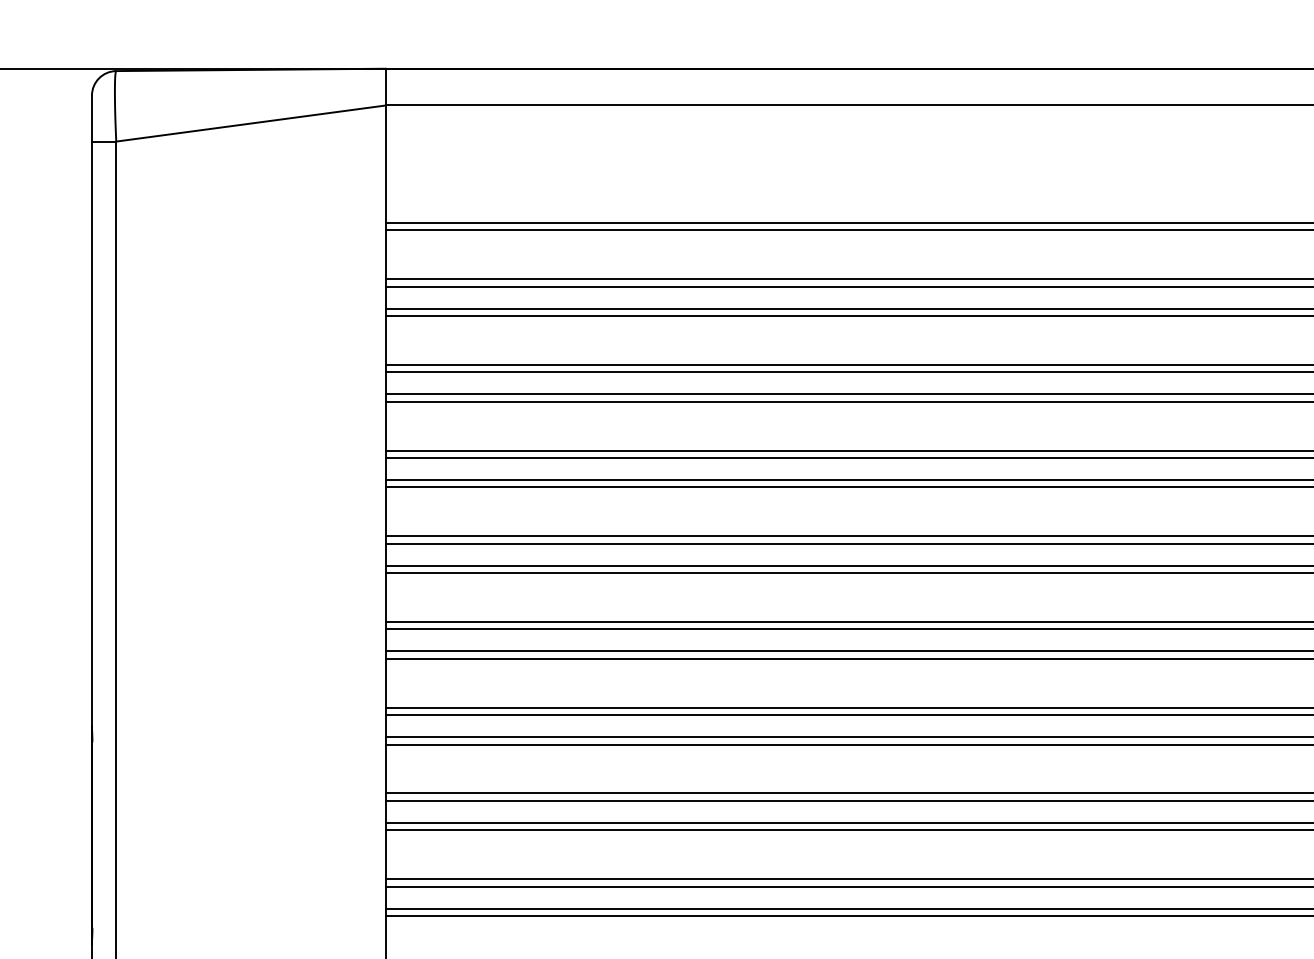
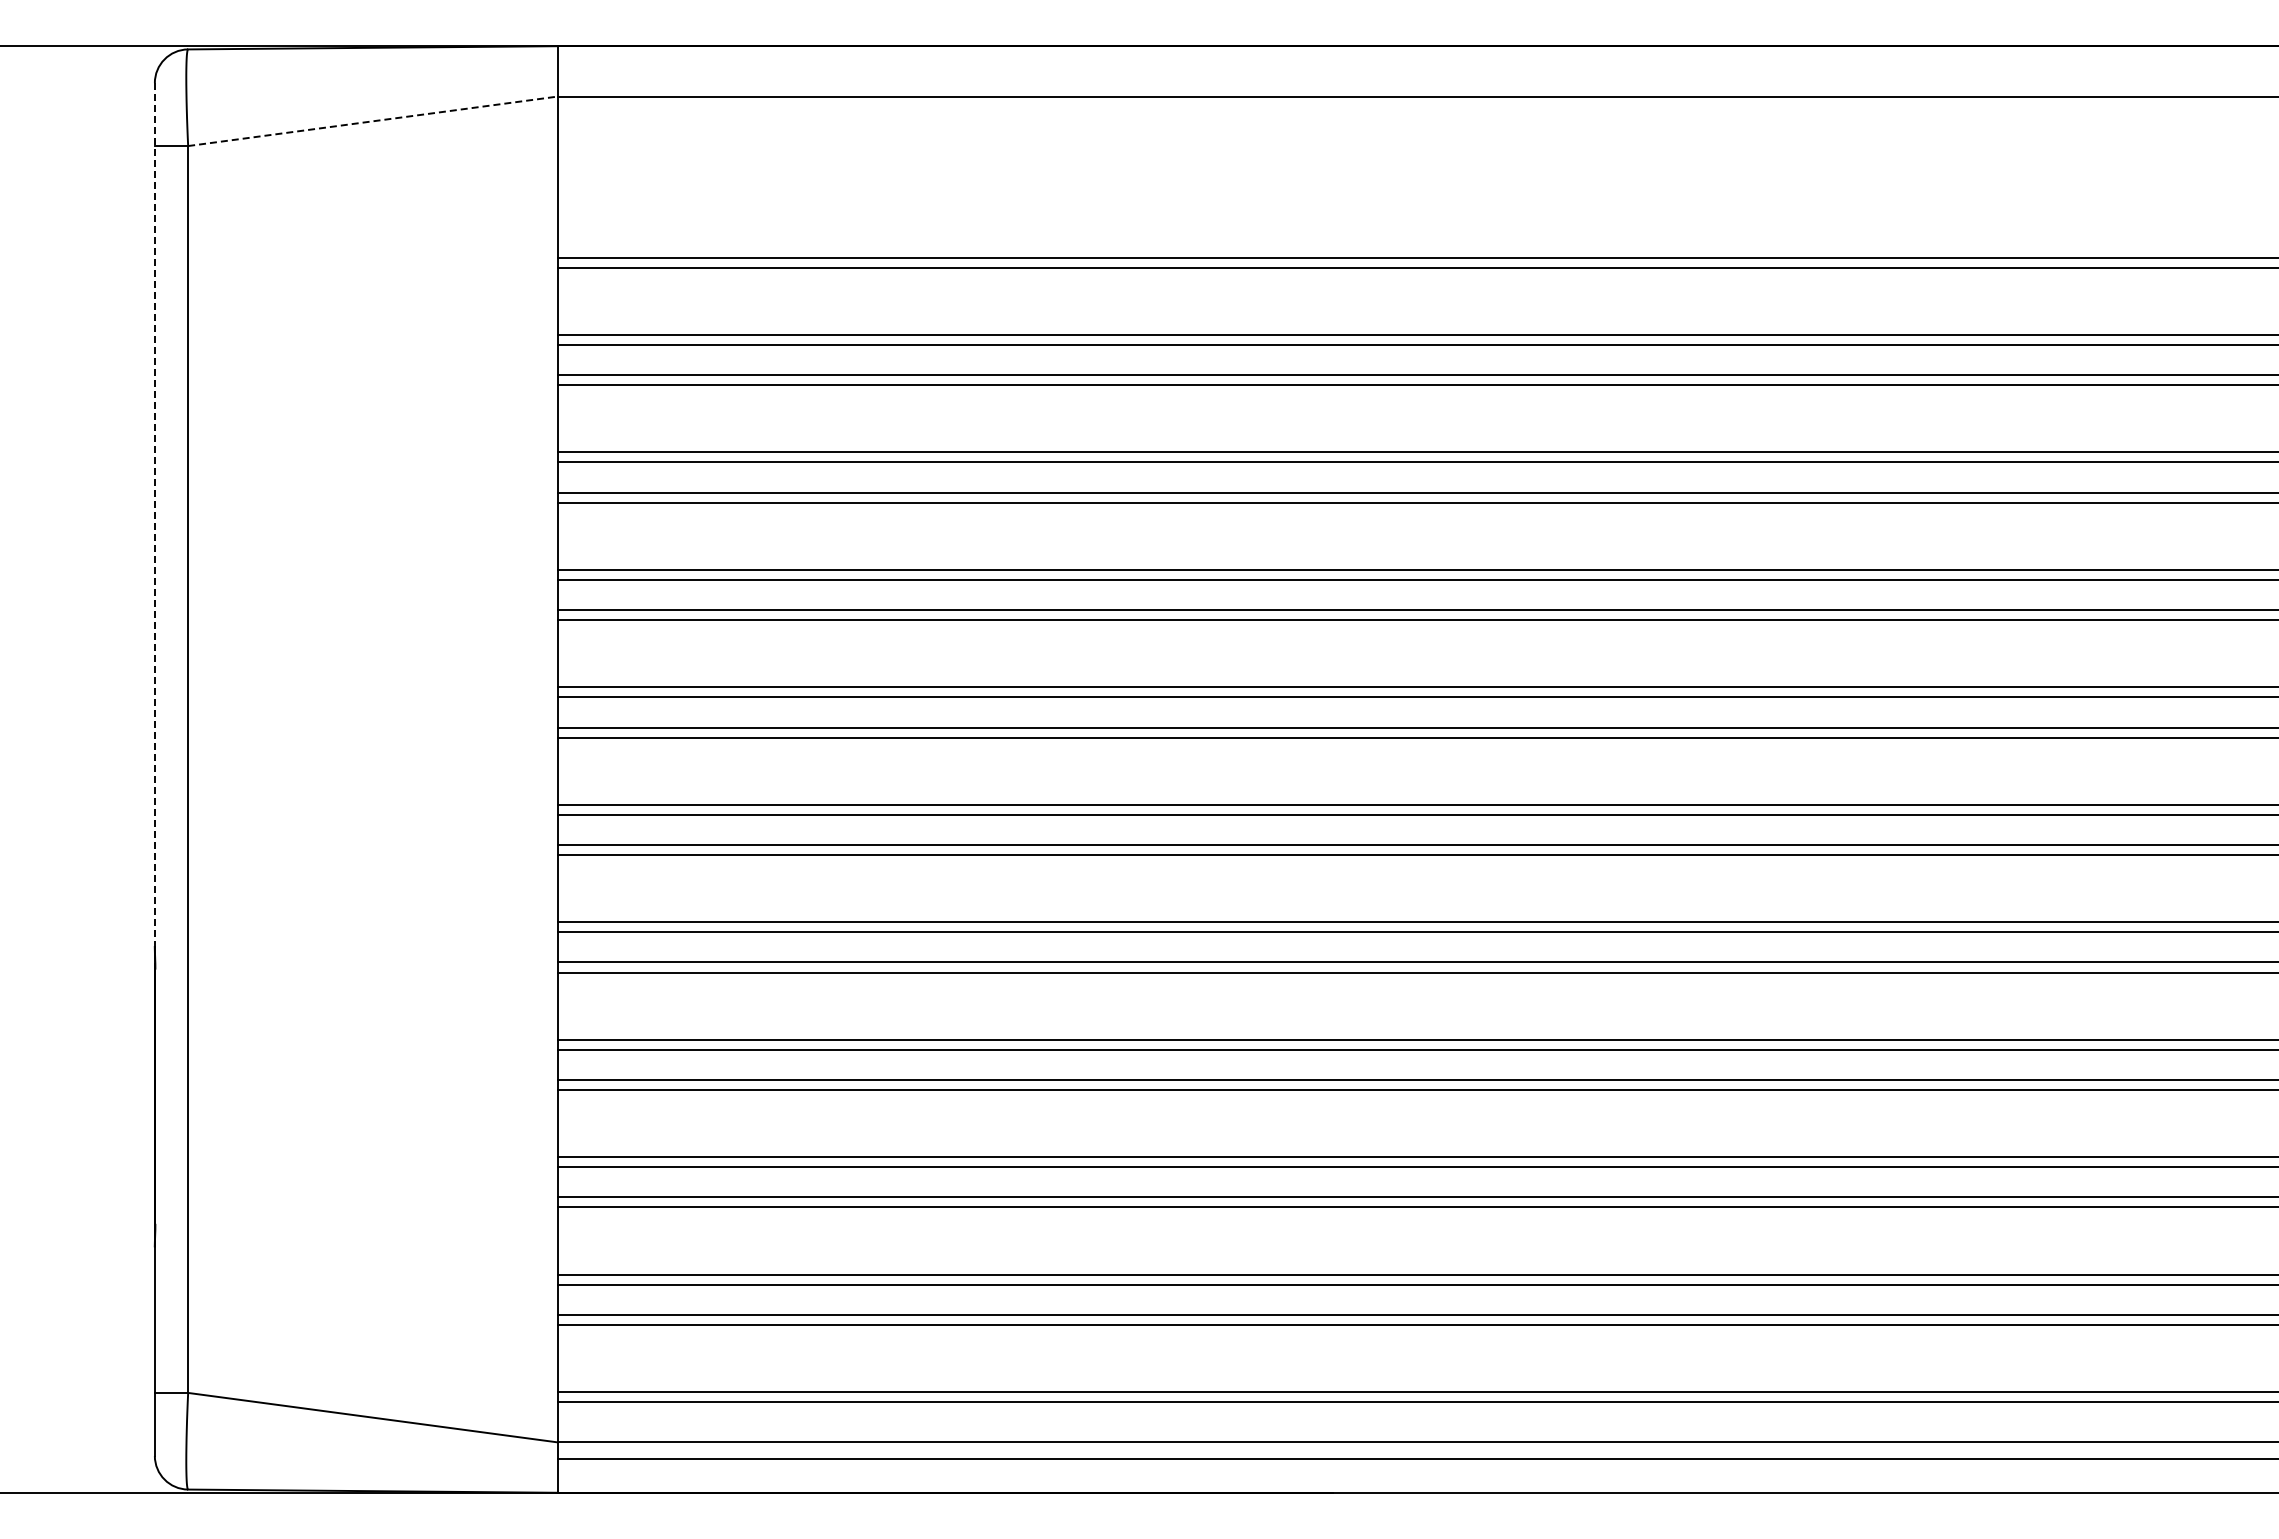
line: (251, 123) -> (373, 121), solid -> dashed
line: (91, 418) -> (154, 525), solid -> dashed

